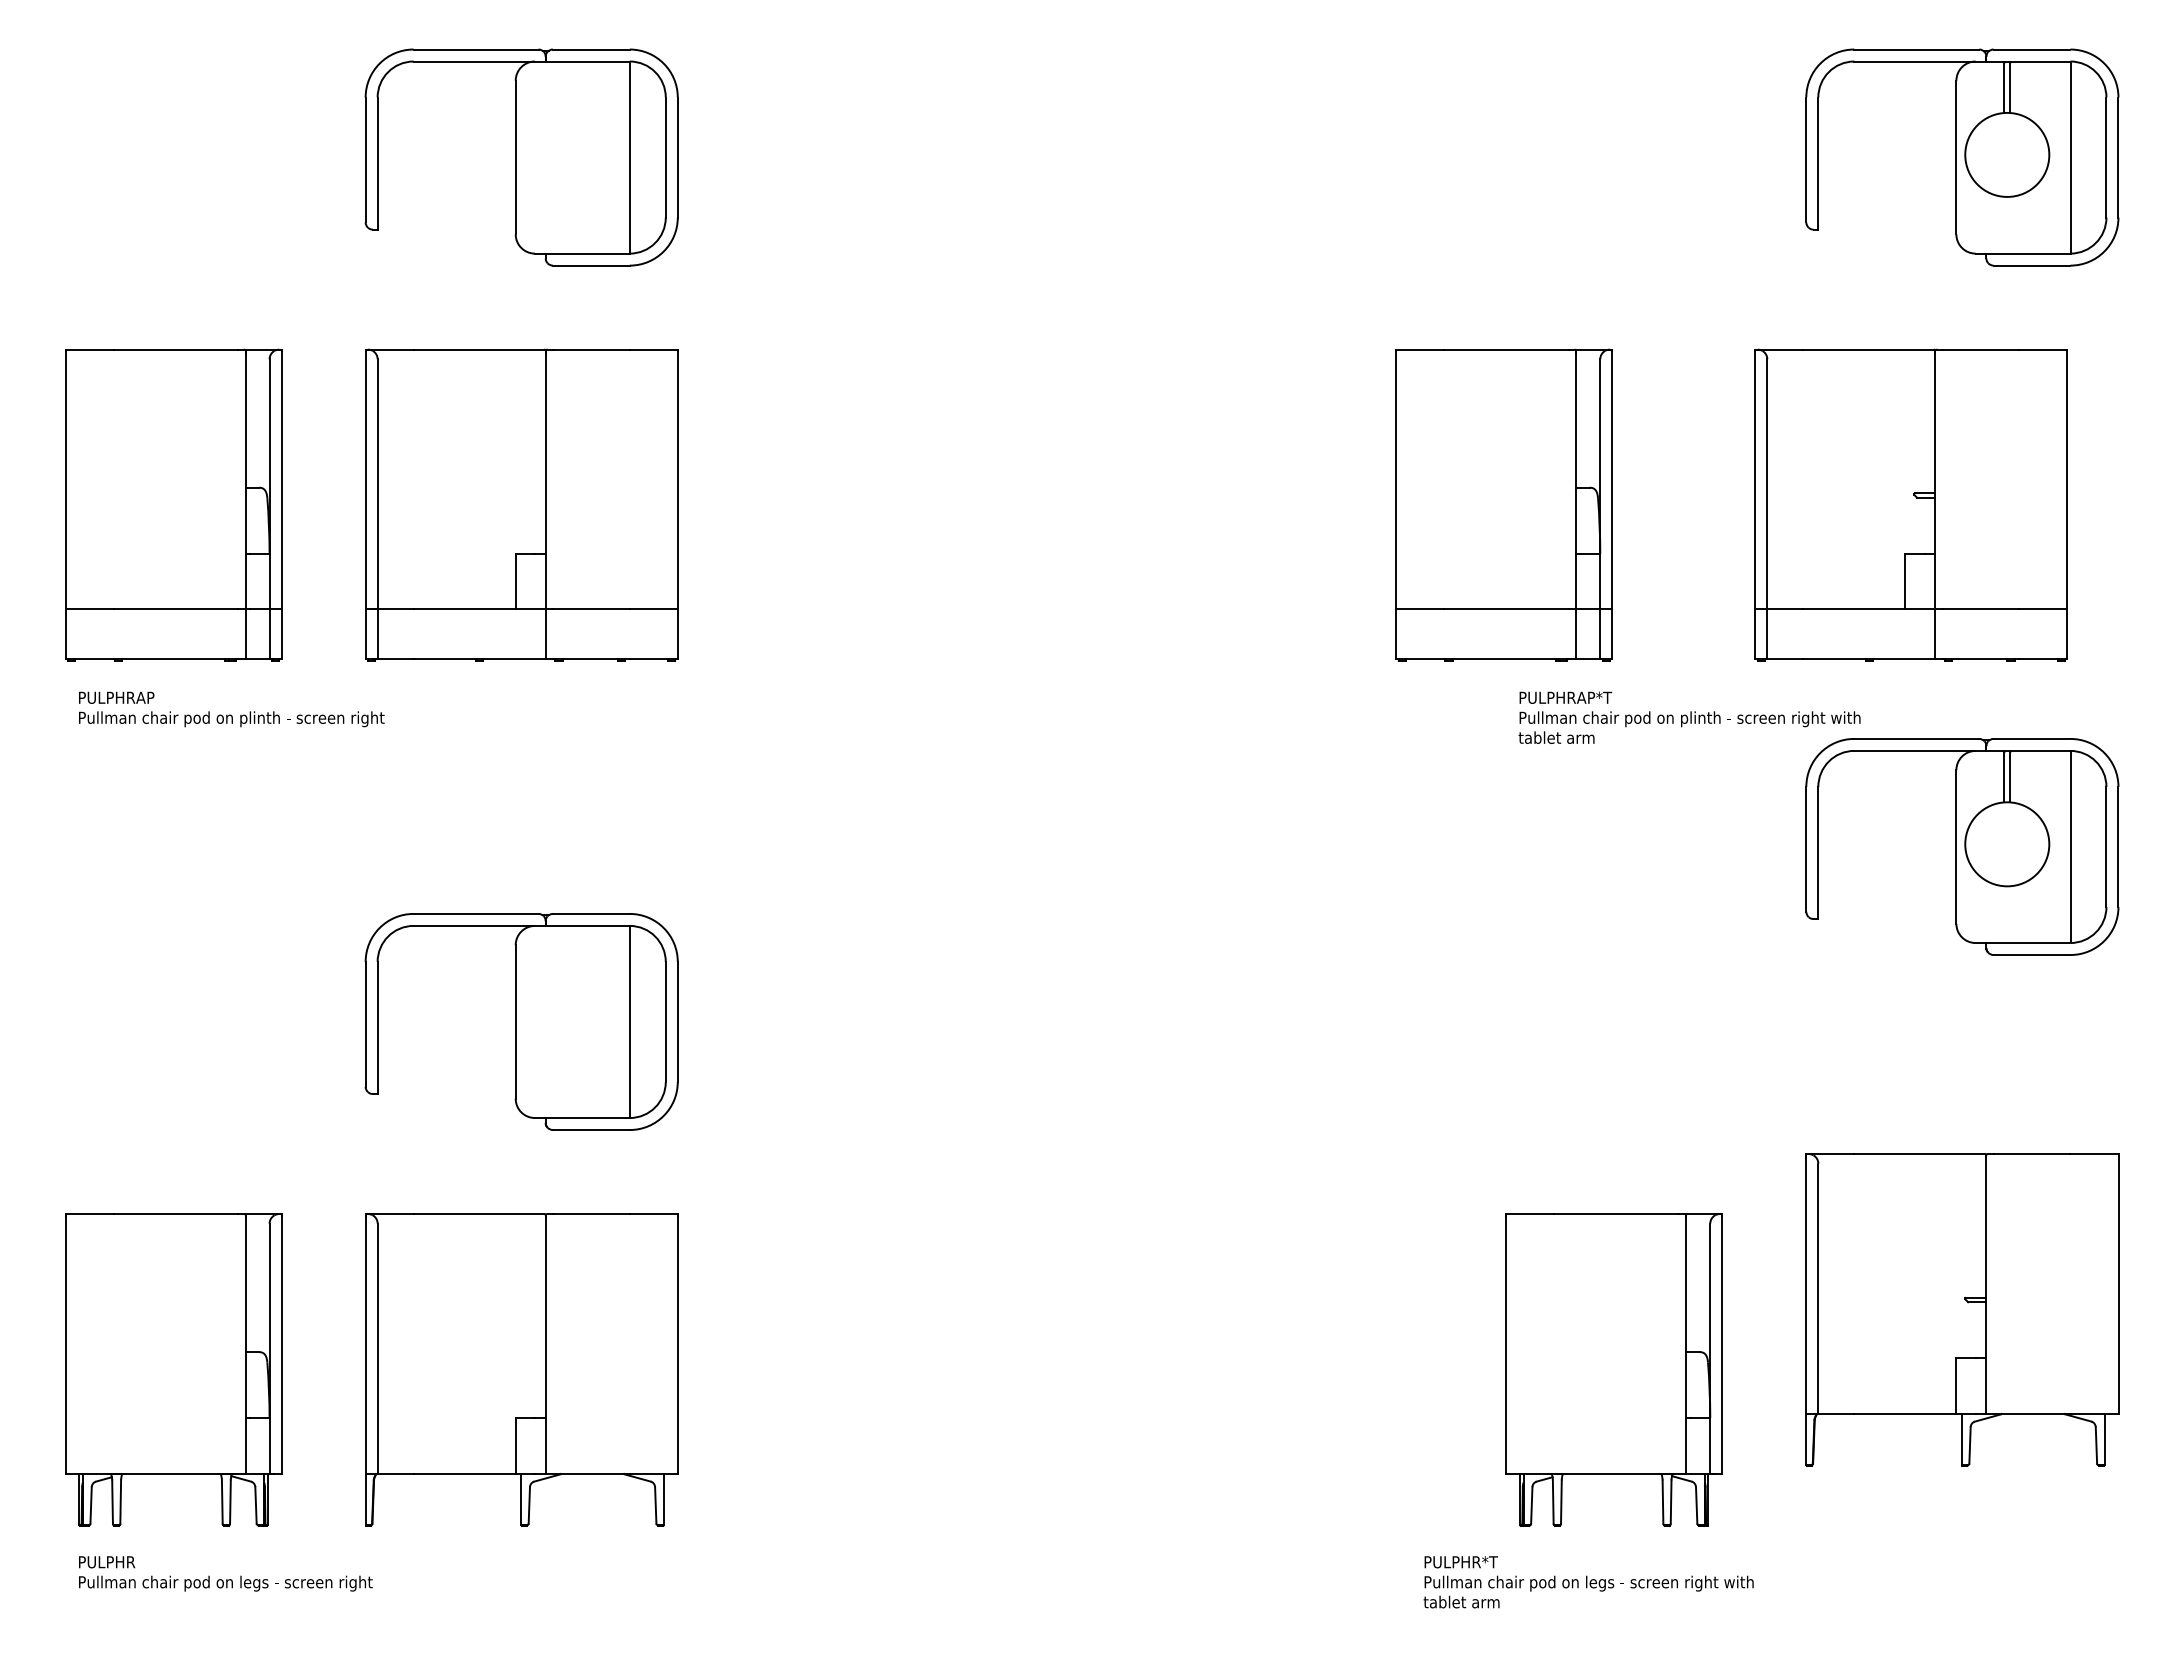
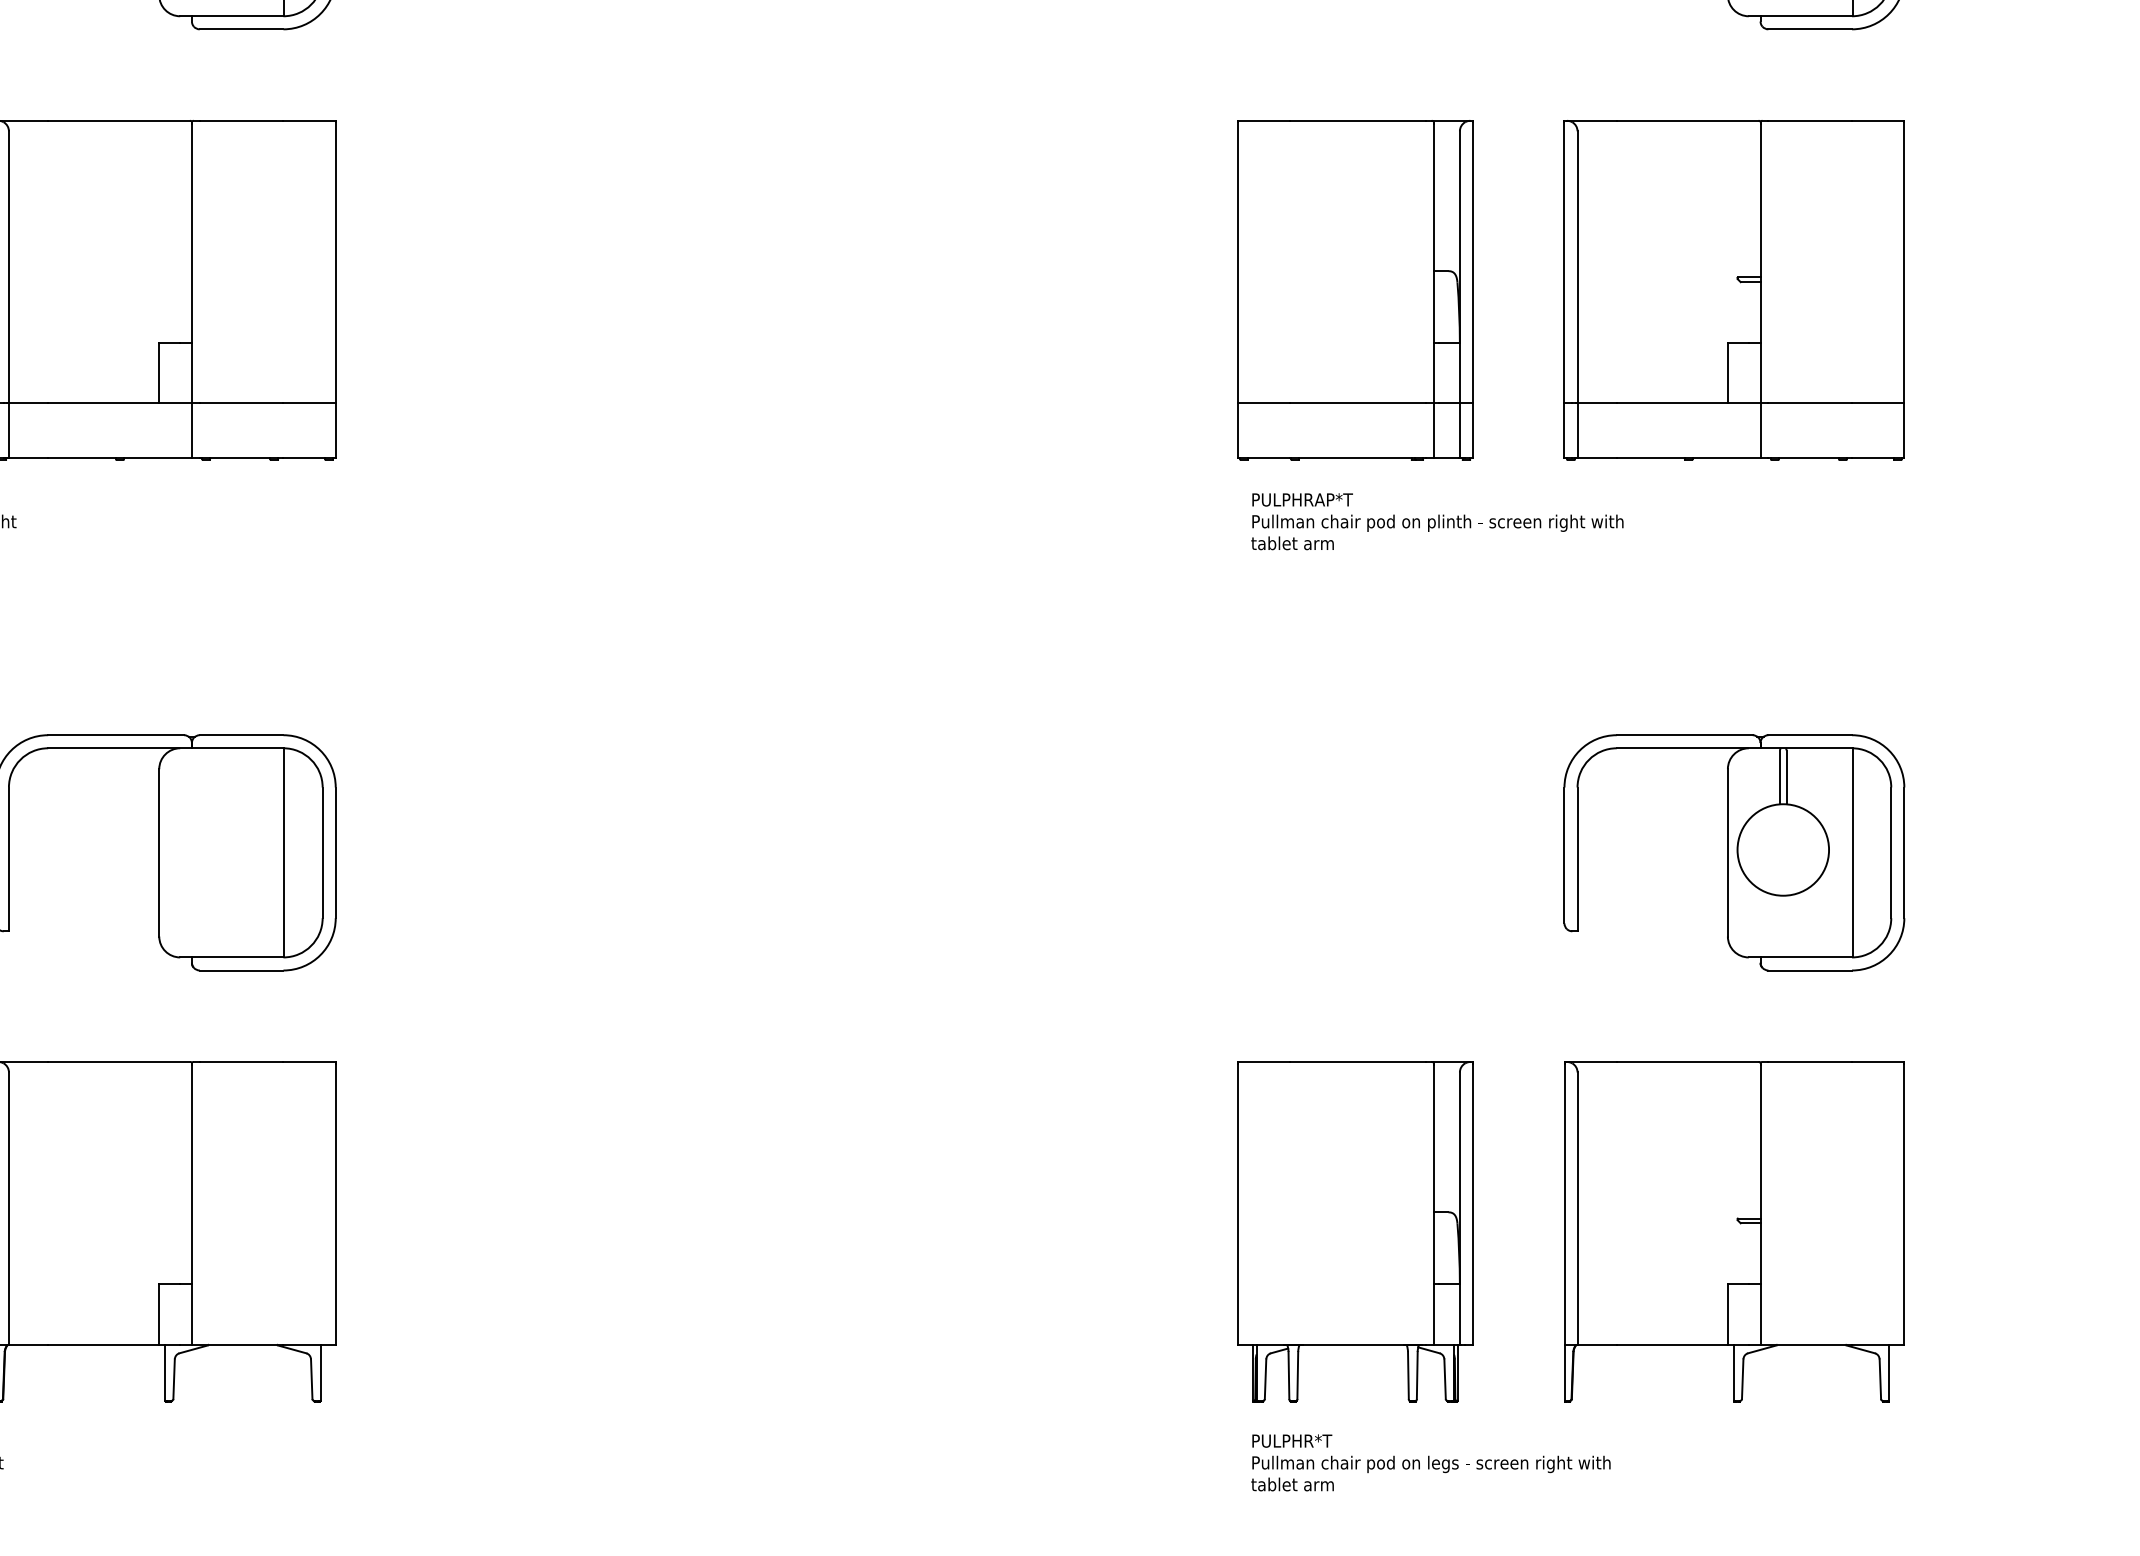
part: (1503, 504) -> (1354, 289), moved
part: (1910, 504) -> (1733, 289), moved
part: (1962, 846) -> (1734, 852), moved
part: (1962, 1309) -> (1734, 1231), moved
text: (1588, 1582) -> (1430, 1463), moved

